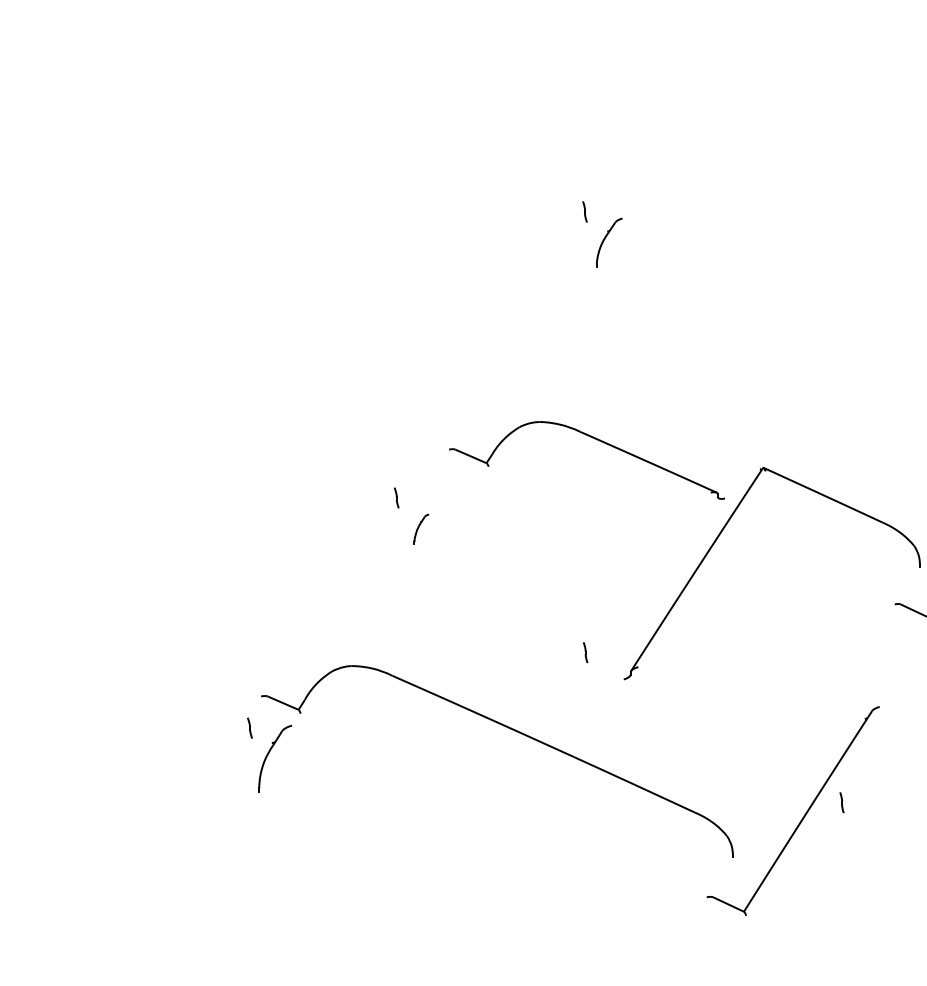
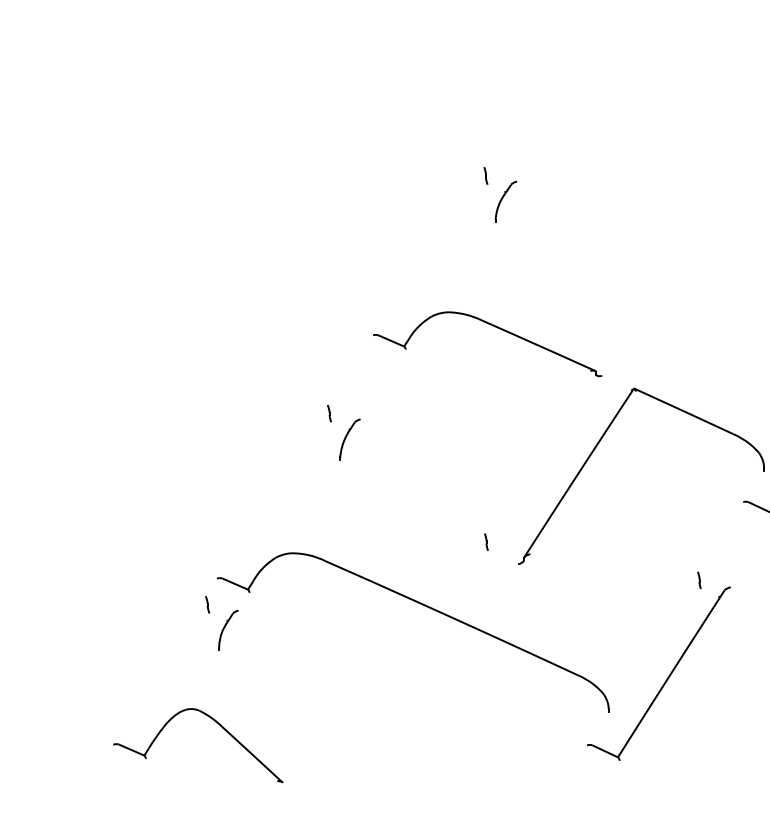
part: (594, 439) -> (493, 326), moved
part: (421, 528) -> (350, 438), size x1.67
part: (275, 758) -> (228, 630), size x0.71
line: (841, 802) -> (699, 580), moved
part: (259, 869) -> (215, 722), added

